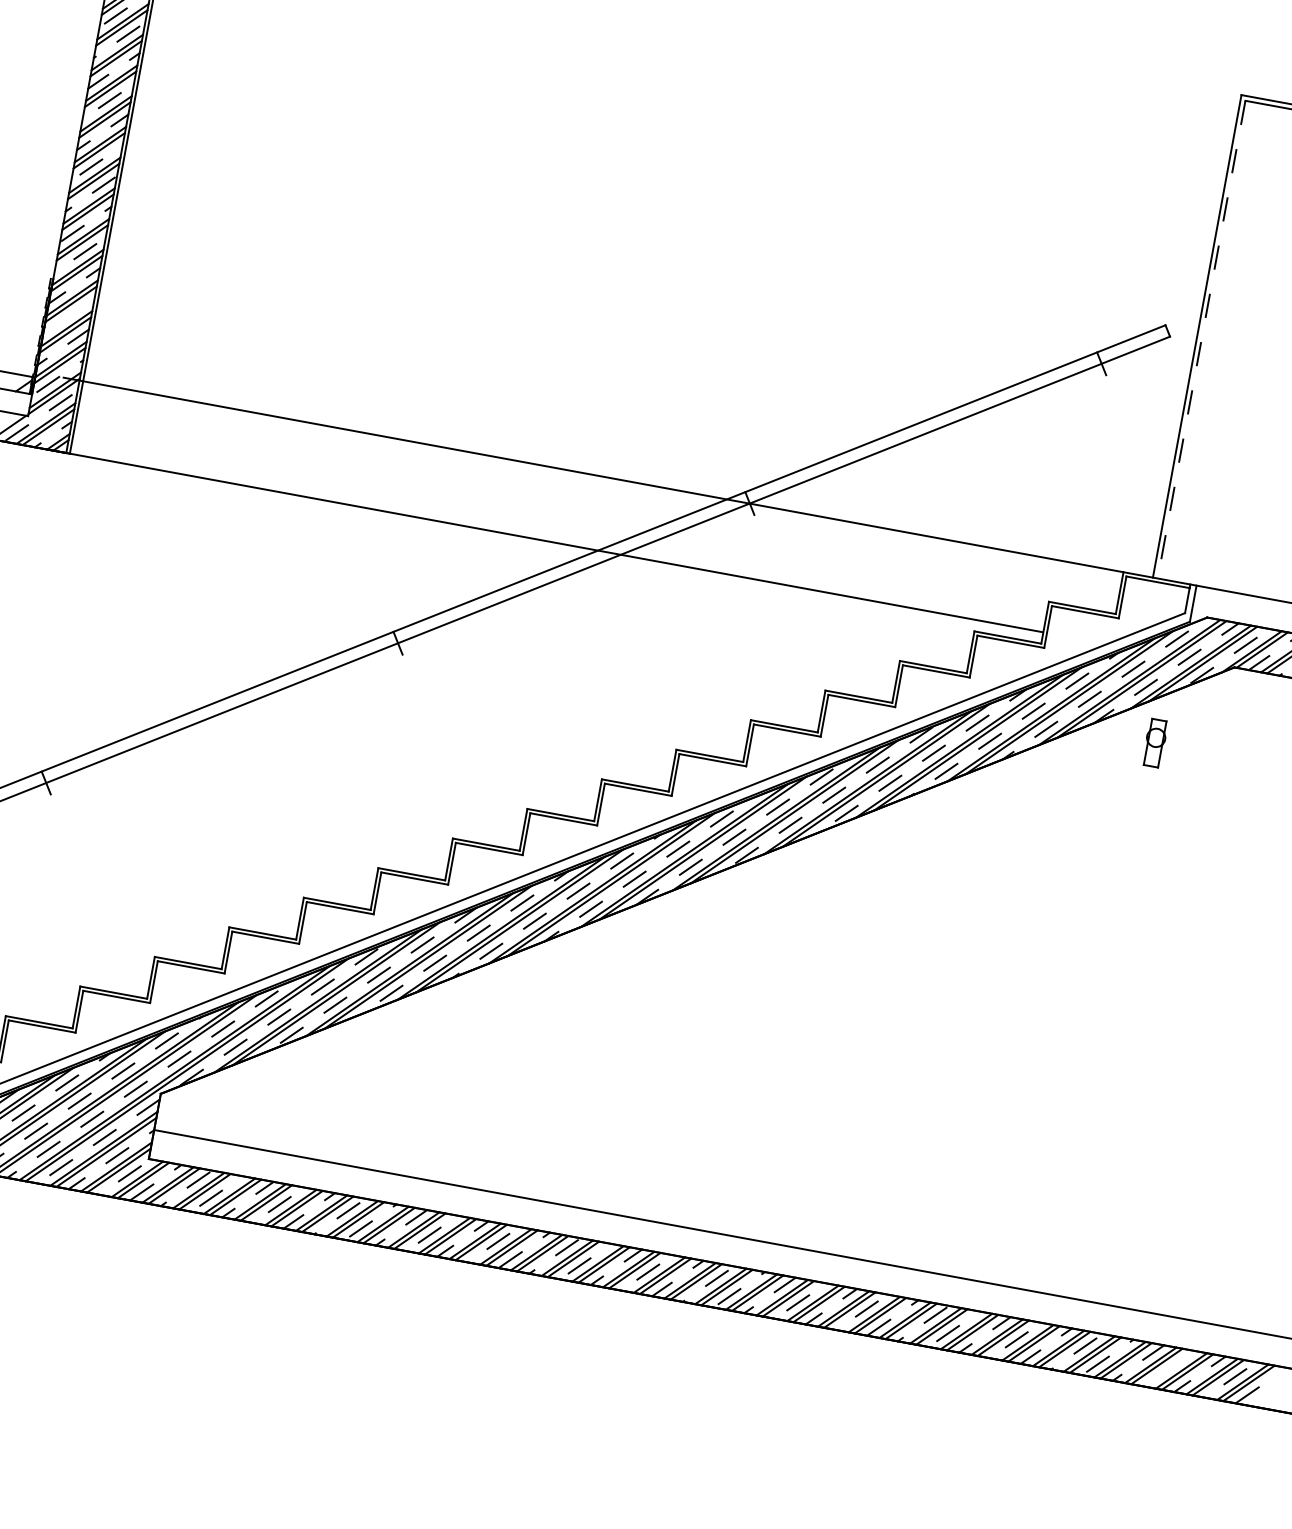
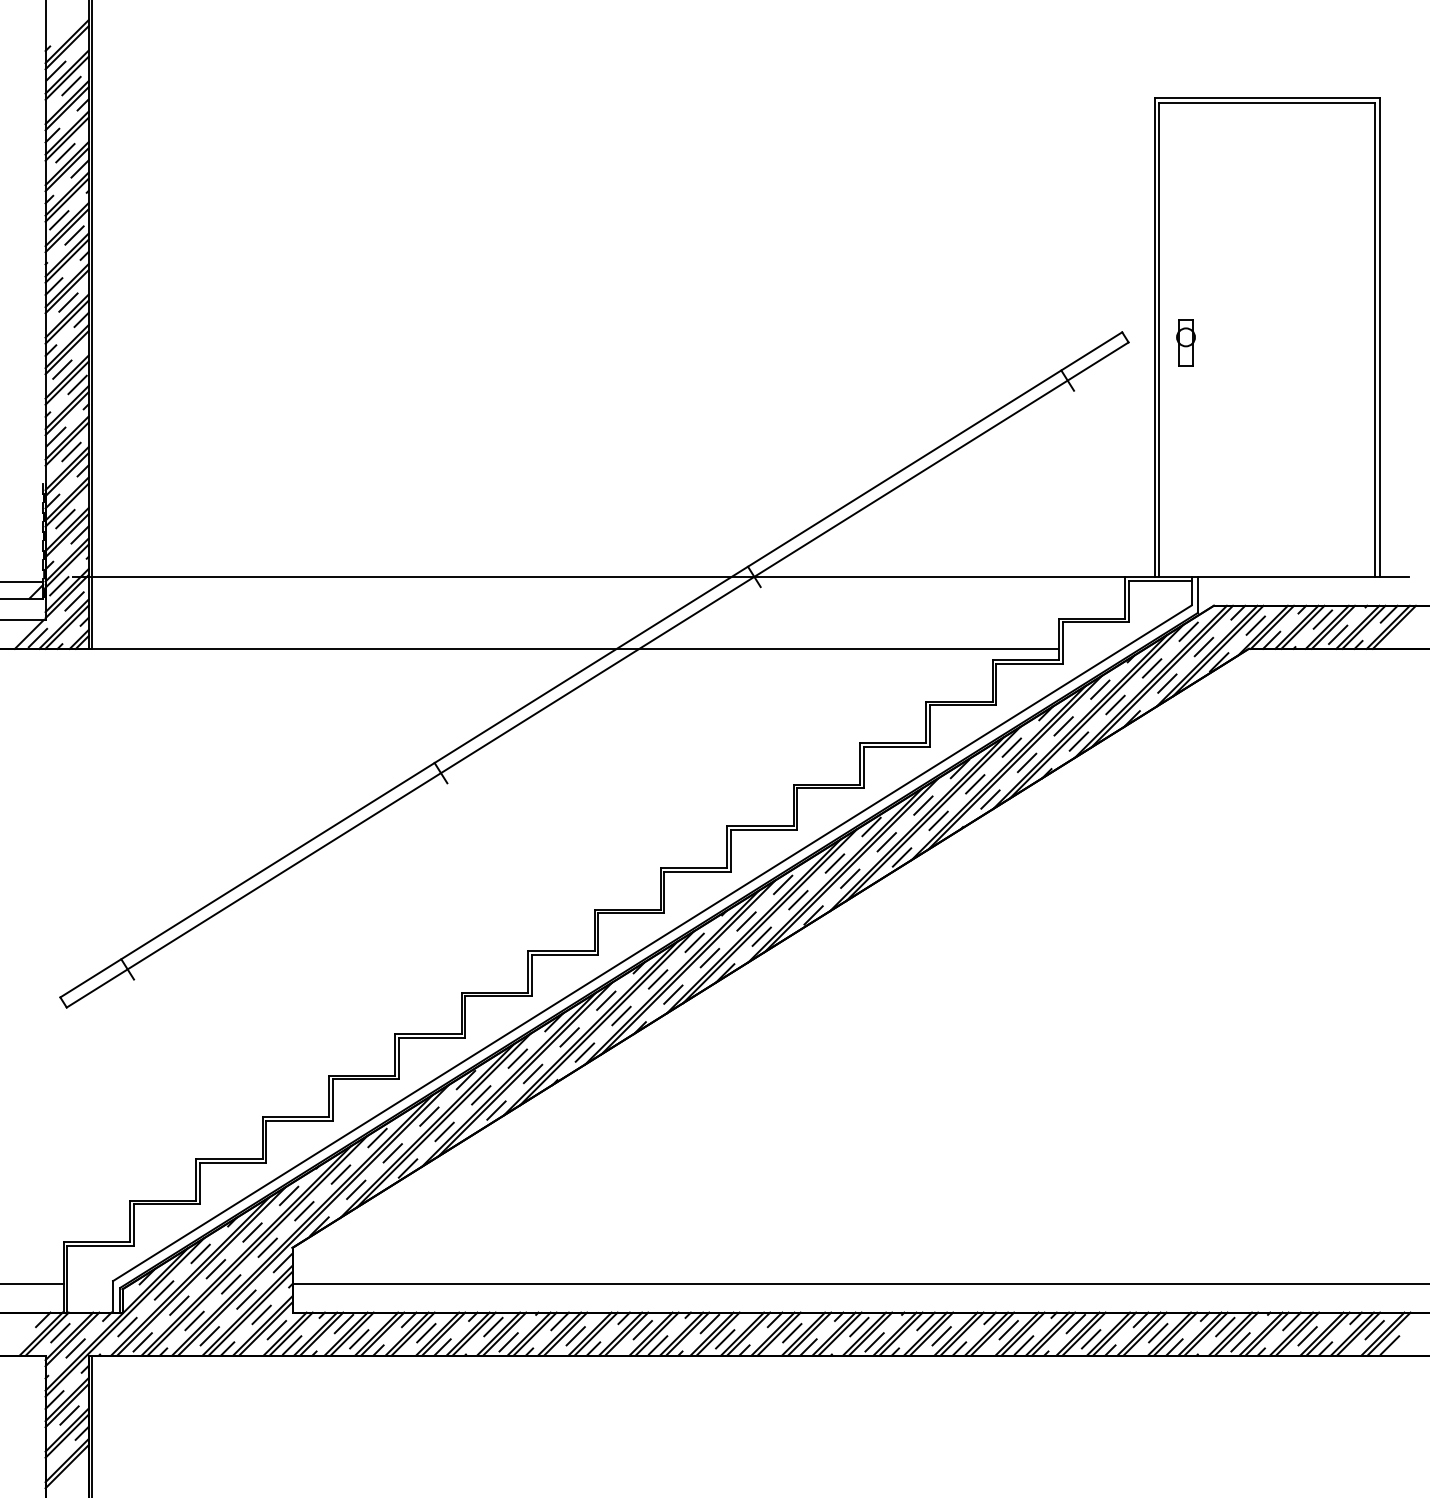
line: (66, 317) -> (65, 518), added
line: (1201, 340) -> (1159, 340), dashed -> solid
part: (1154, 742) -> (1185, 342), moved
line: (1166, 1370) -> (1307, 1336), added

